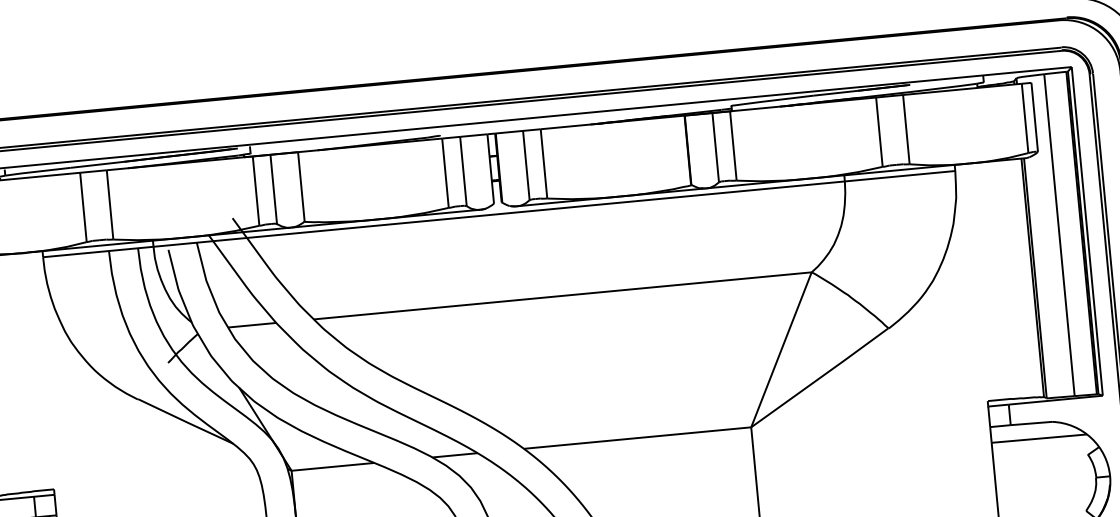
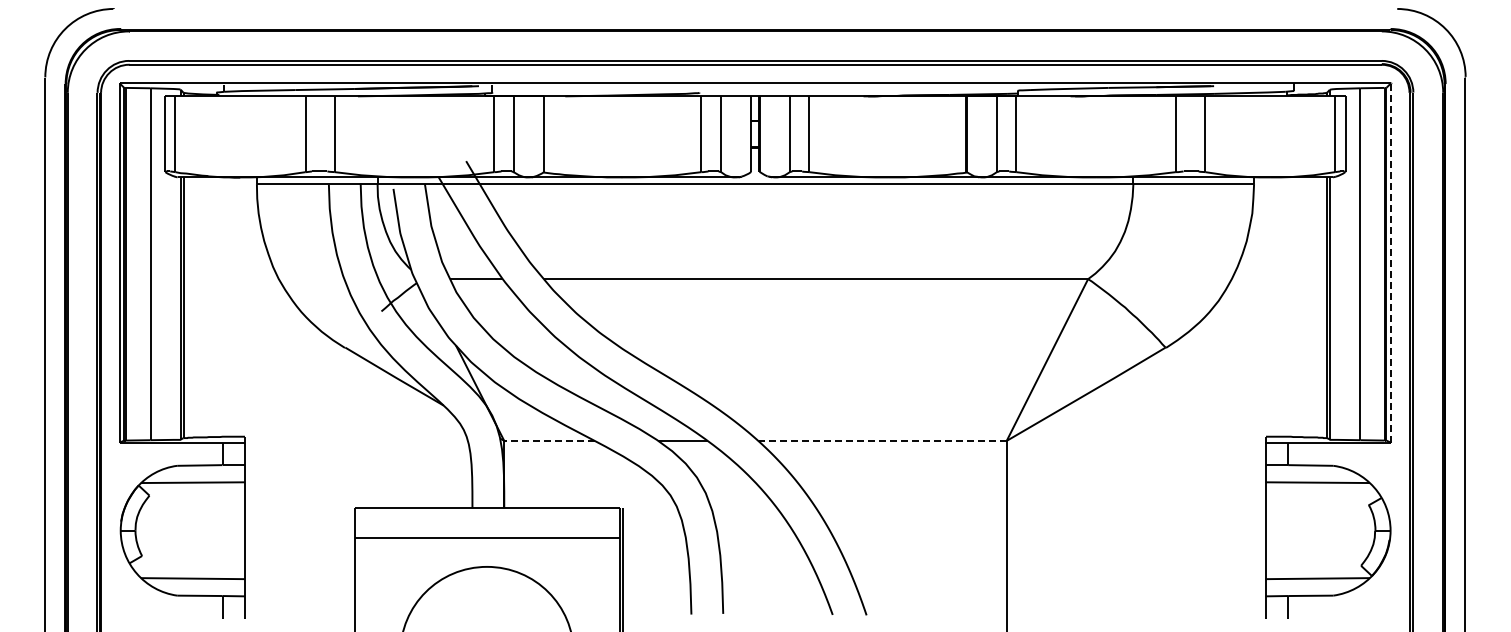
line: (1086, 230) -> (1390, 262), solid -> dashed
line: (637, 437) -> (882, 440), solid -> dashed
line: (332, 466) -> (549, 440), solid -> dashed

